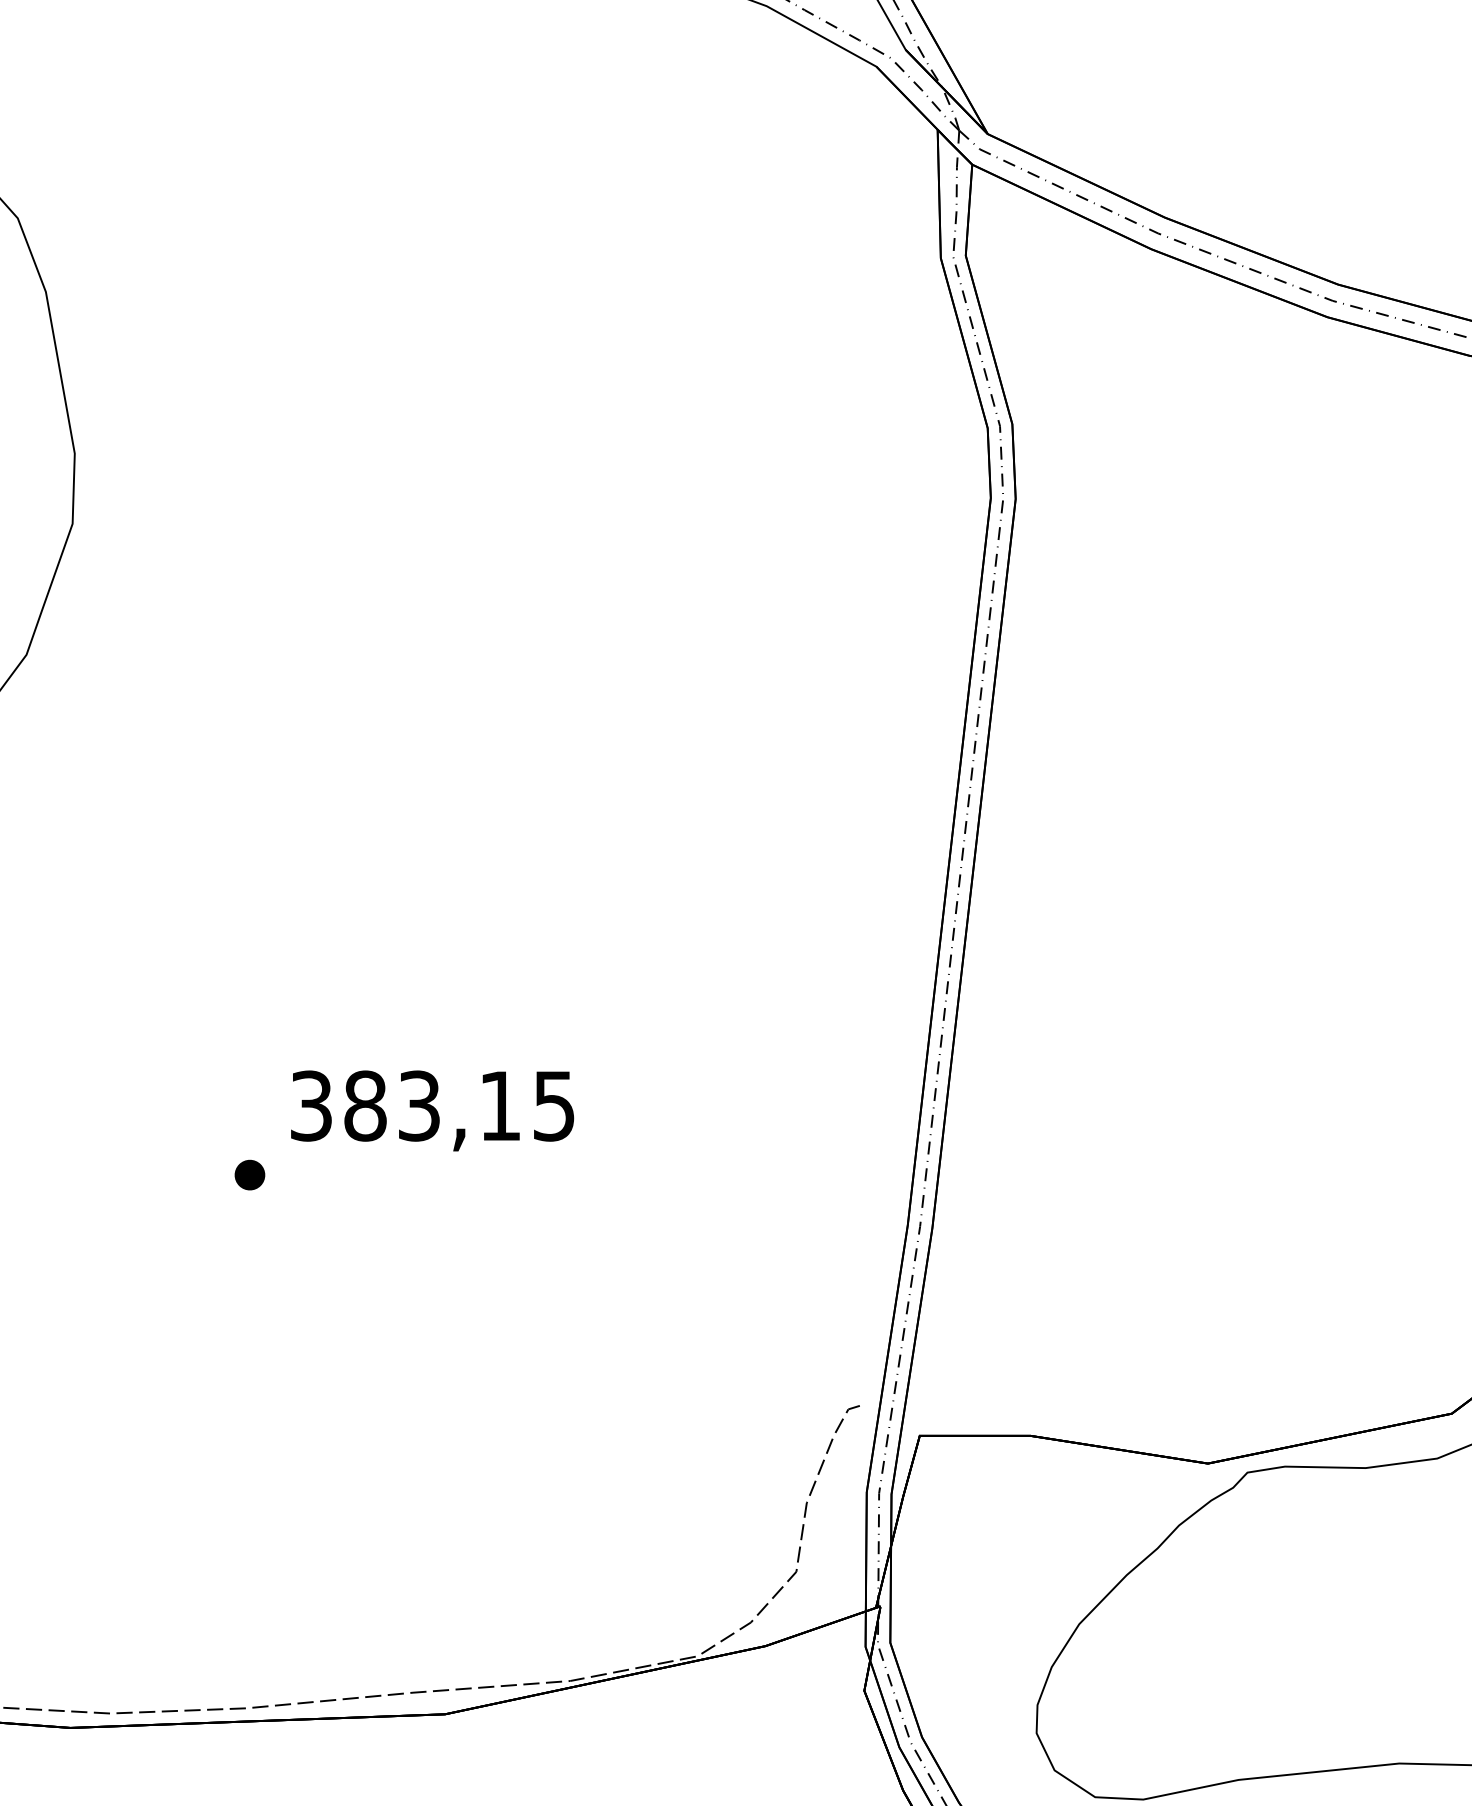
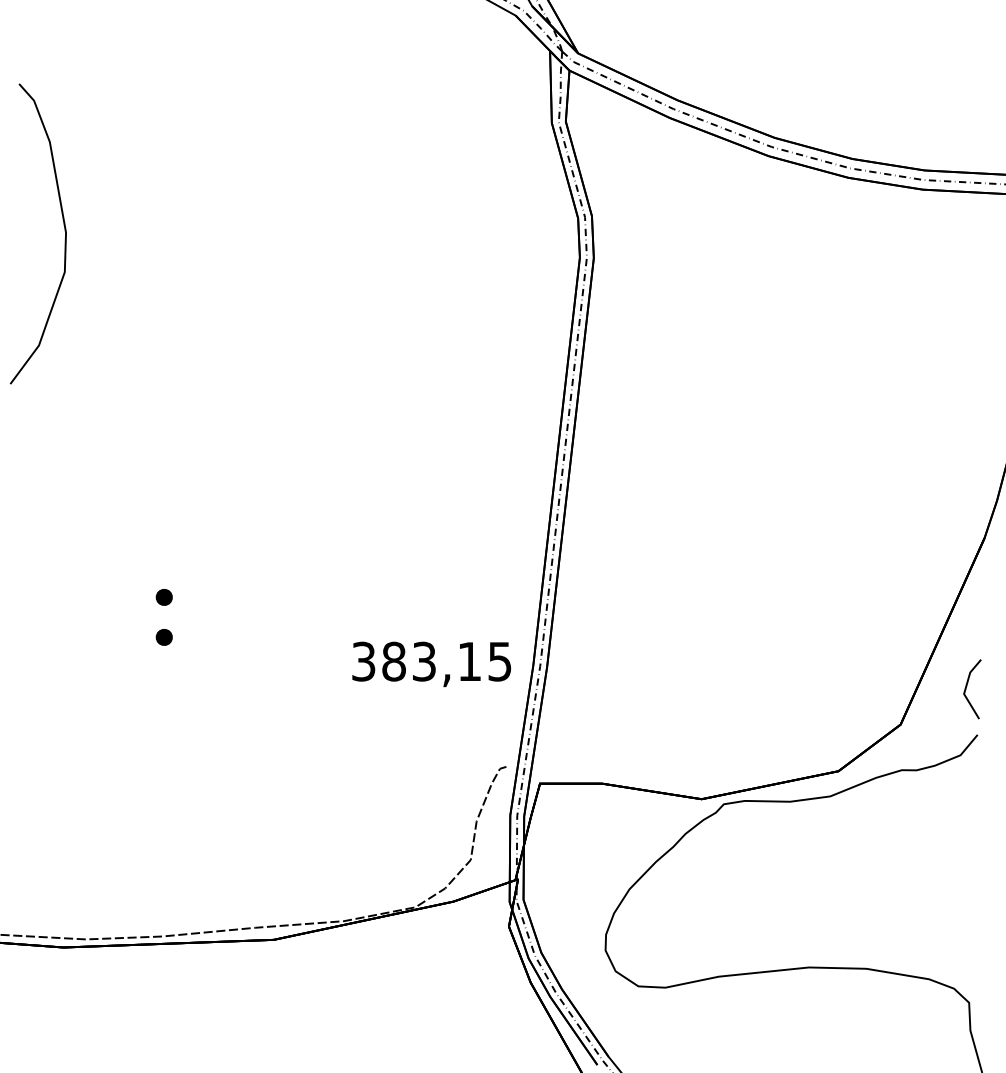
part: (248, 1103) -> (163, 597), added
text: (432, 1111) -> (431, 664), moved

